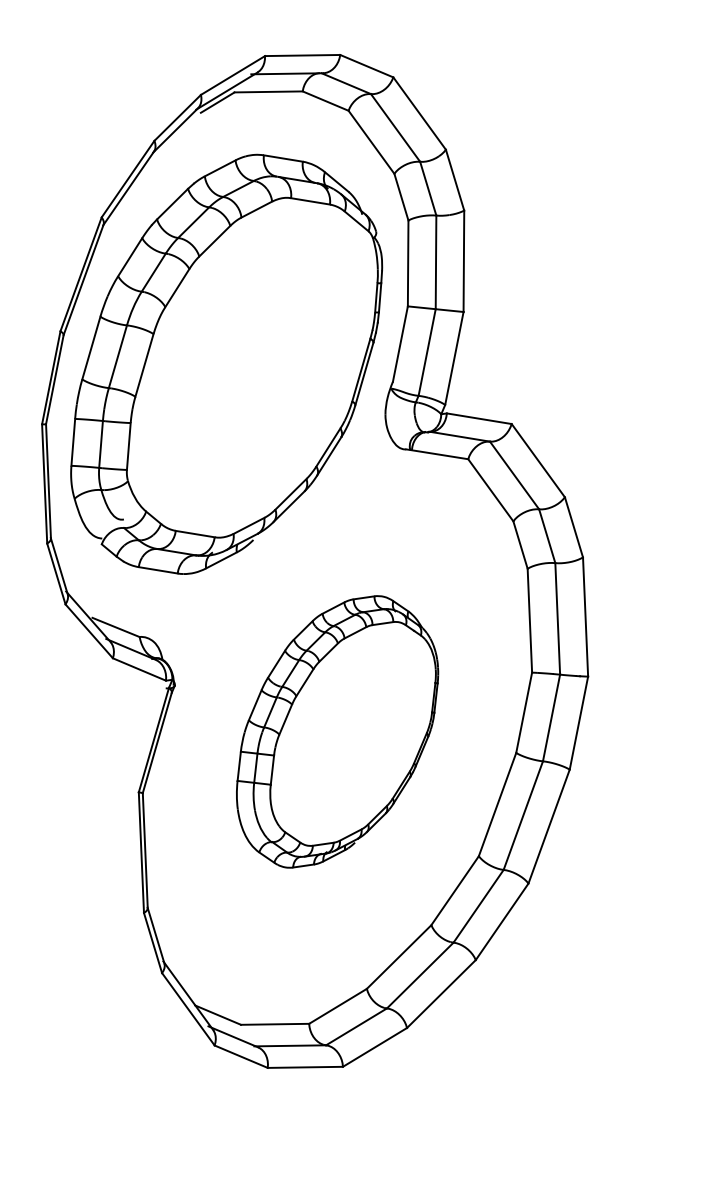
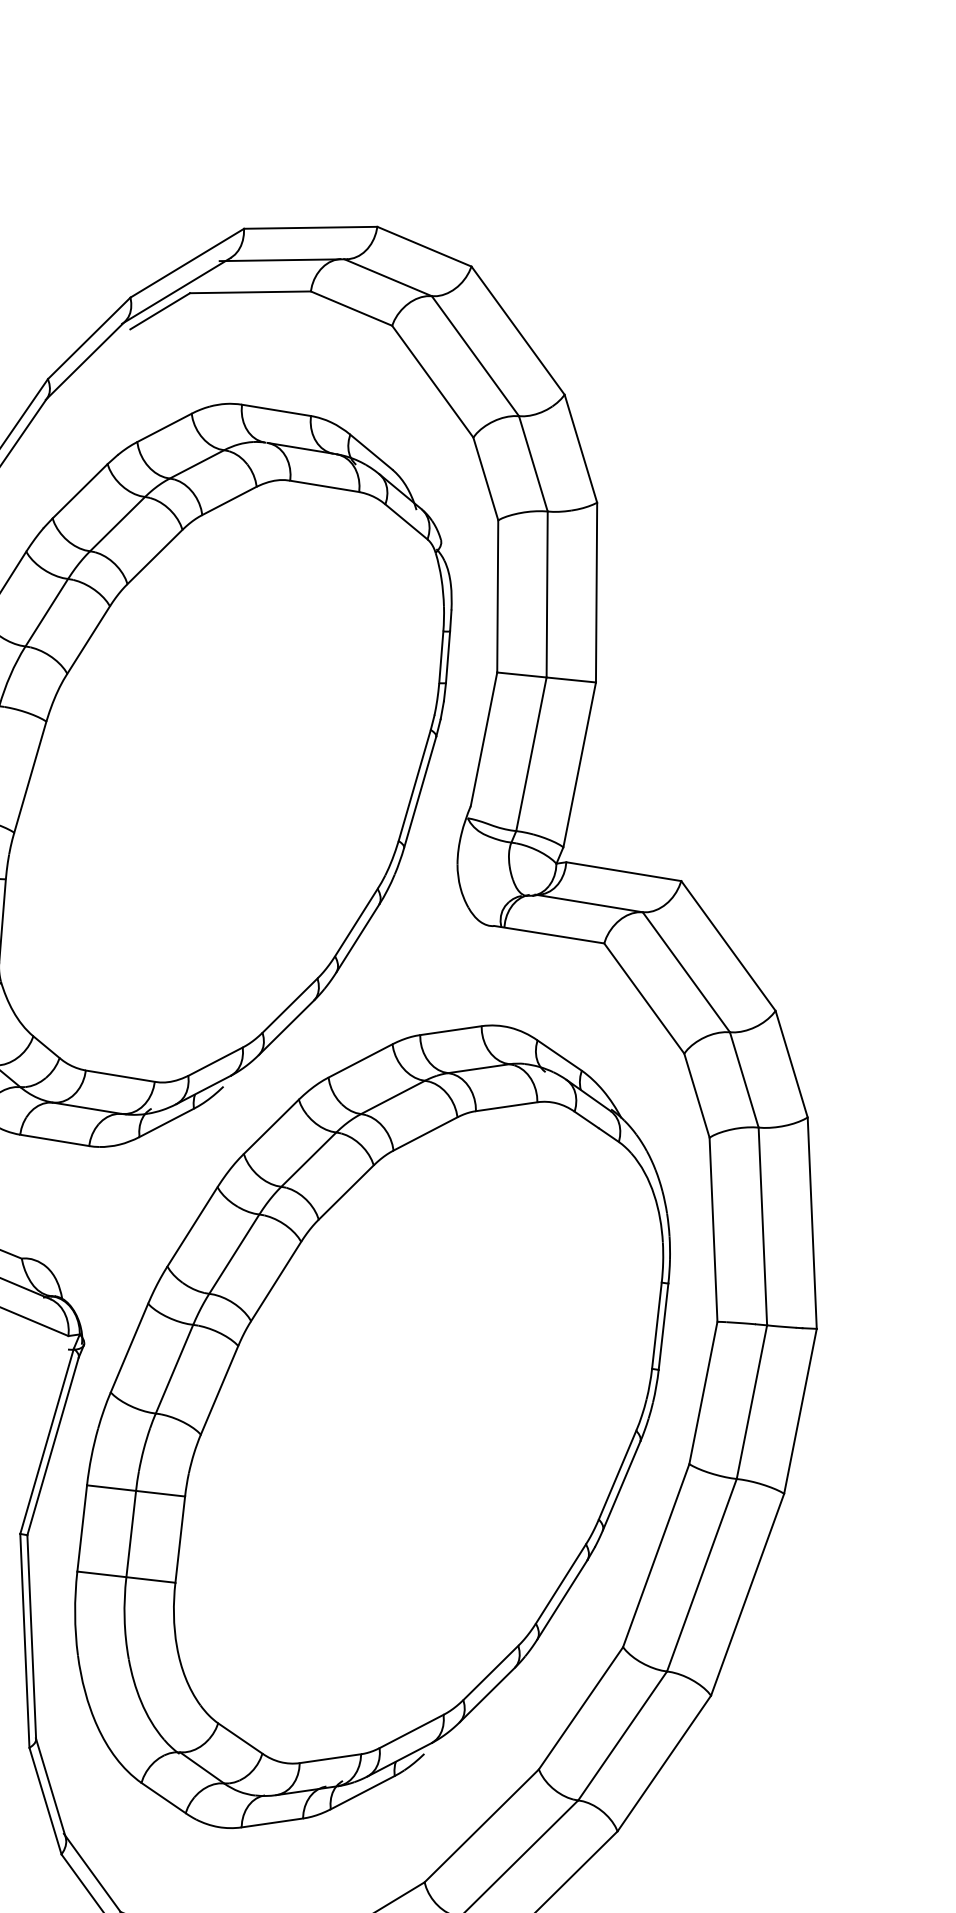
part: (337, 731) -> (372, 1426), size x1.67

